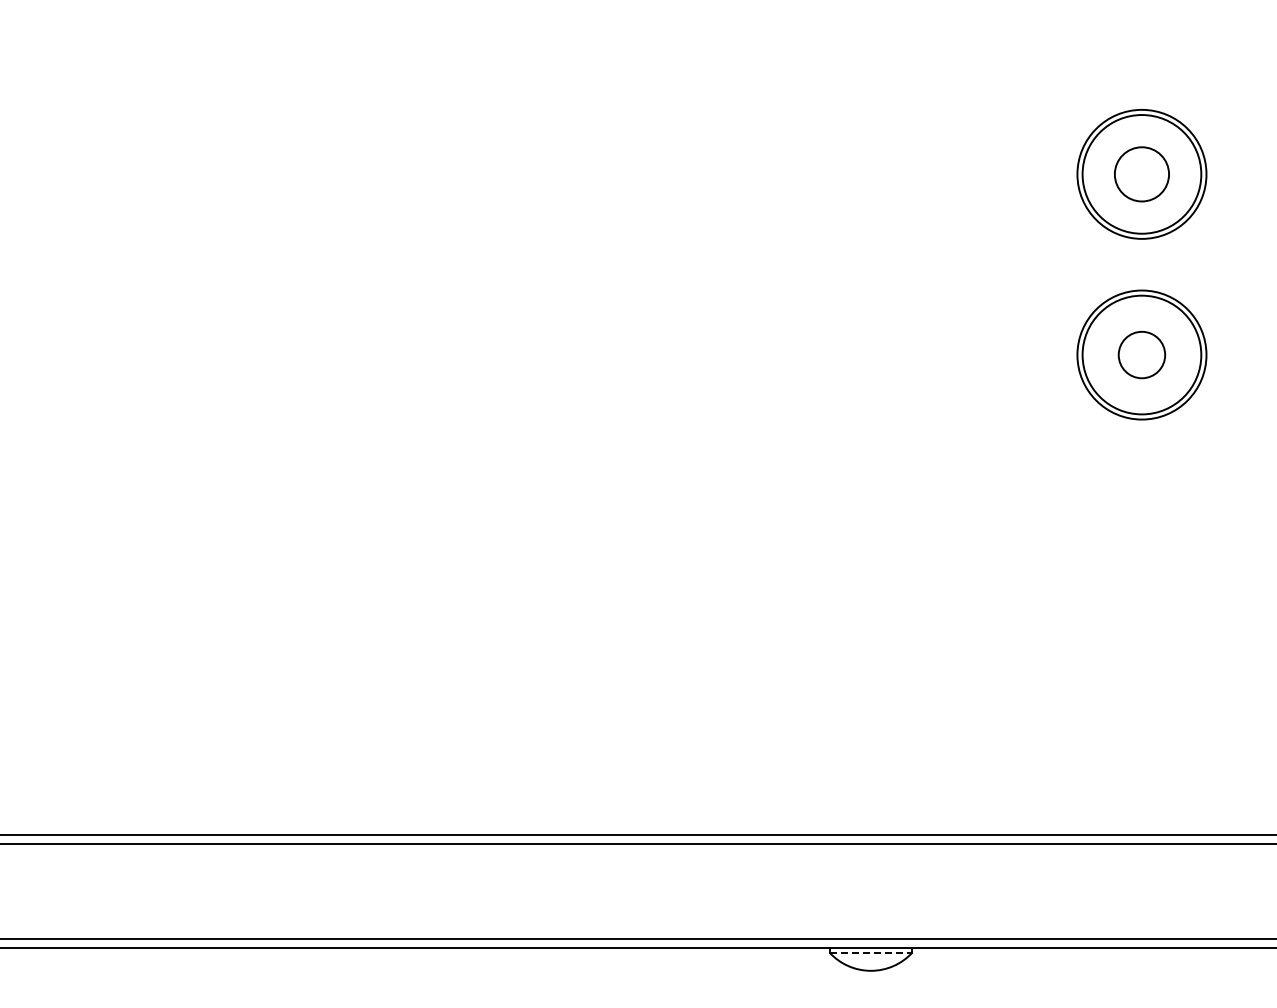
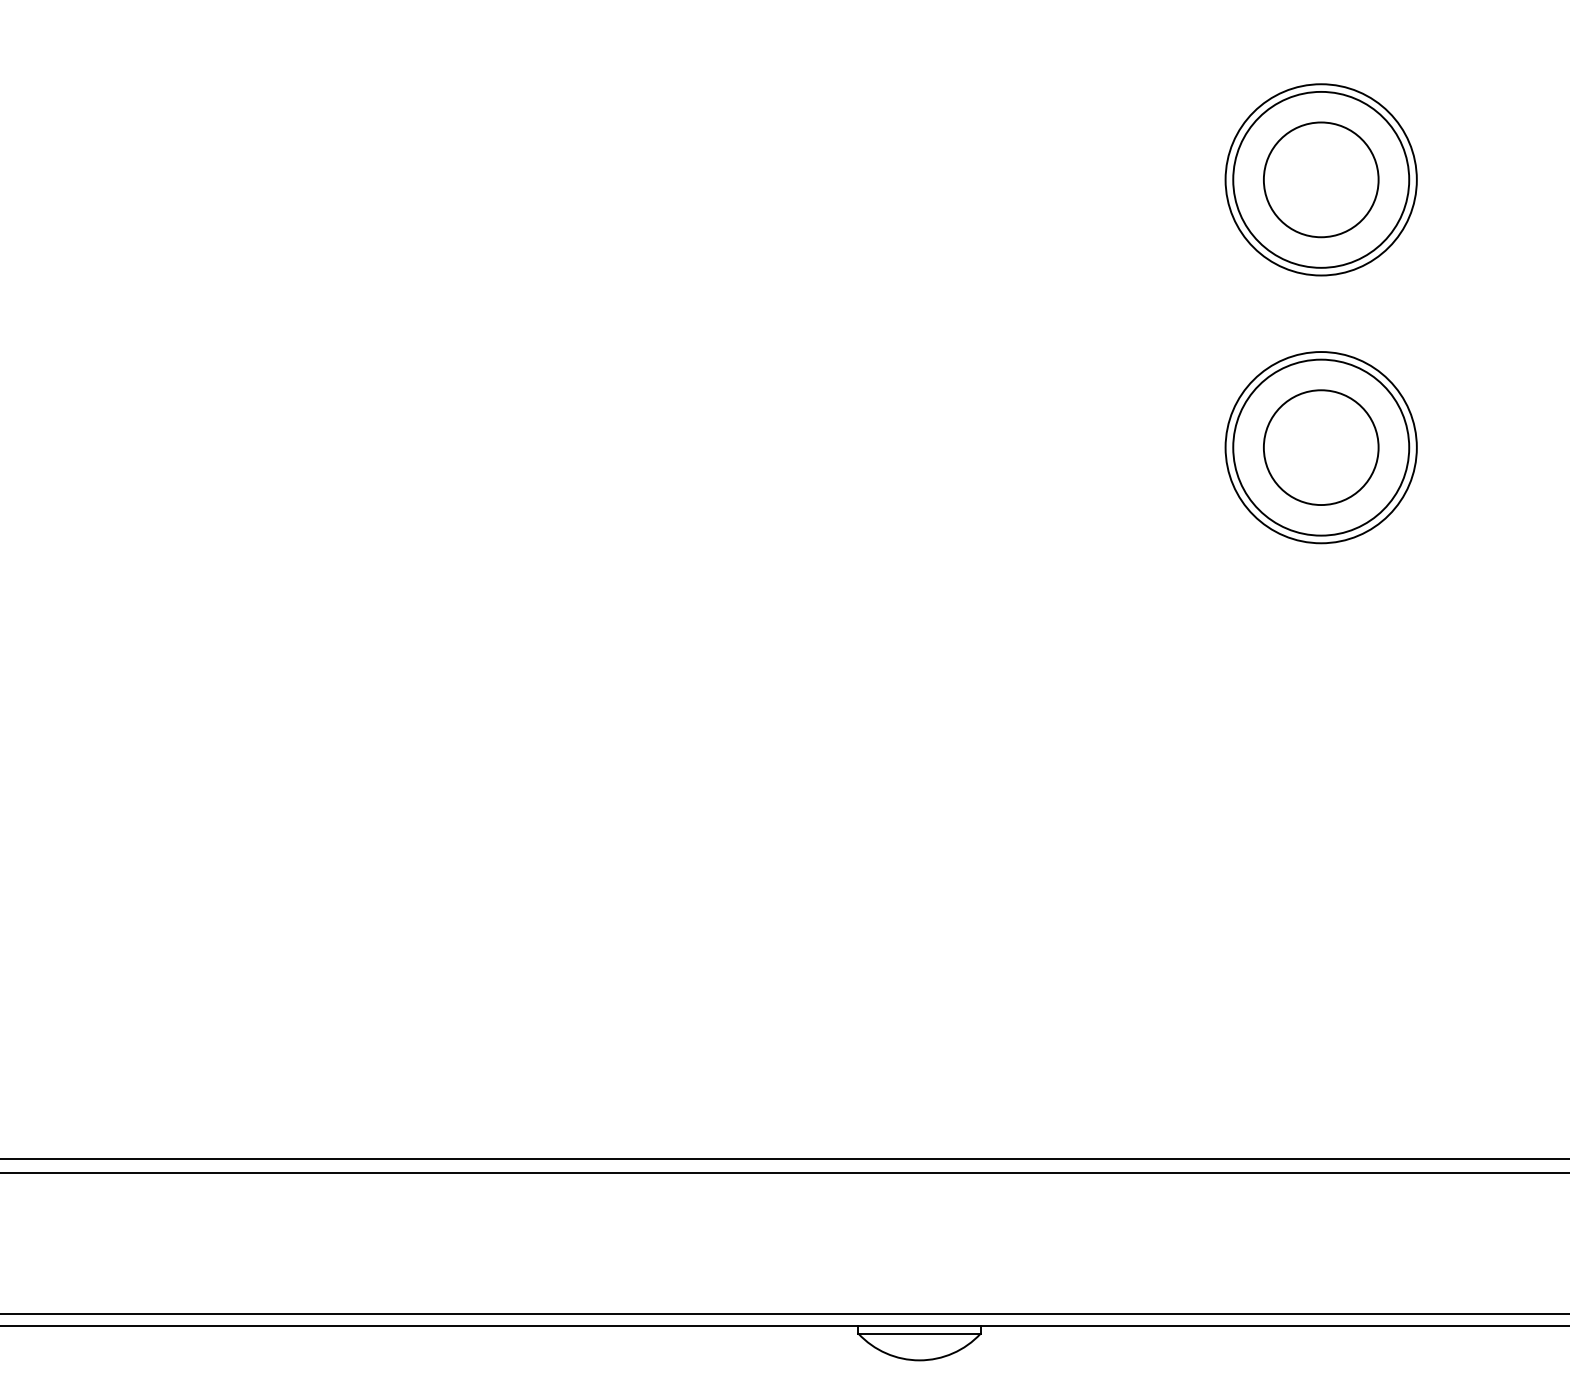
circle: (1141, 174) -> (1320, 180), size x1.43
circle: (1141, 354) -> (1320, 446), size x1.67
line: (871, 952) -> (920, 1333), dashed -> solid

